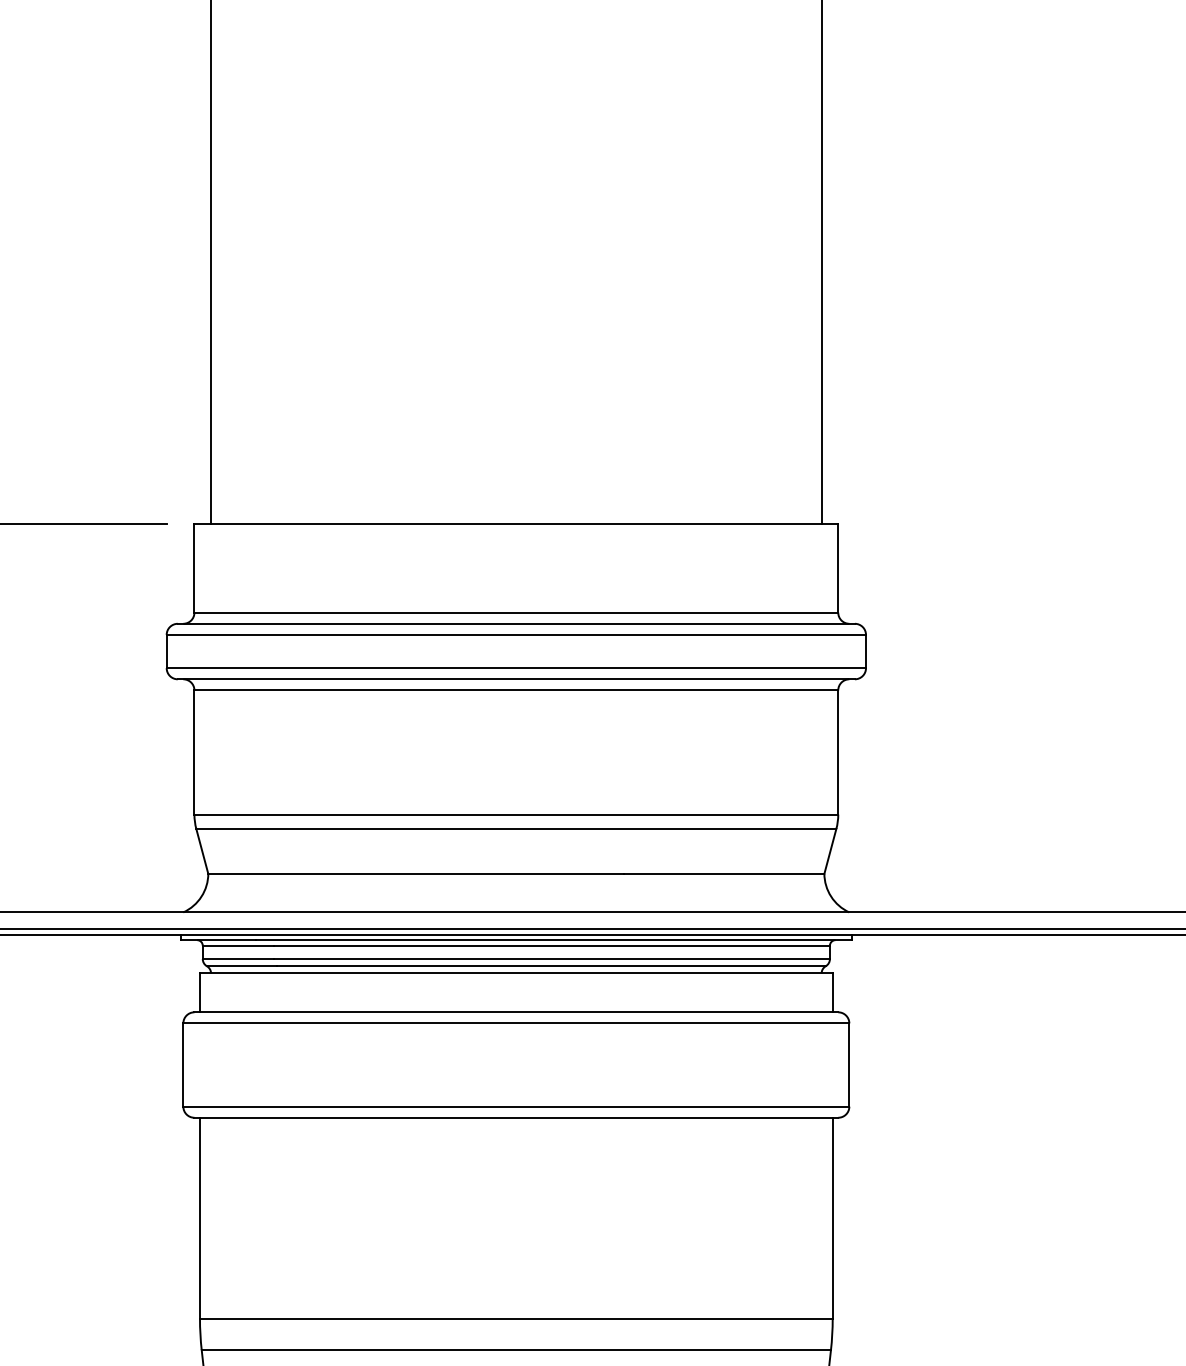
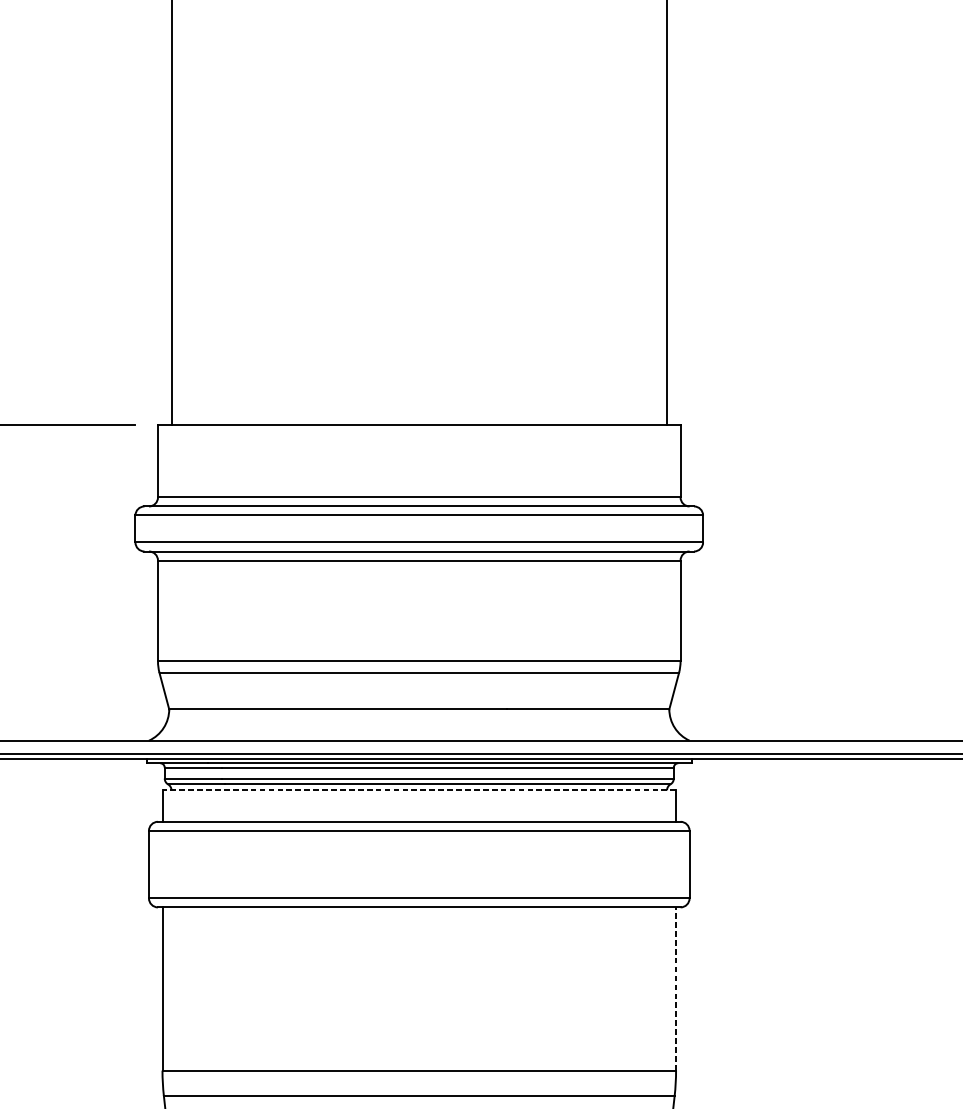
line: (515, 973) -> (418, 790), solid -> dashed
line: (832, 1218) -> (675, 989), solid -> dashed

